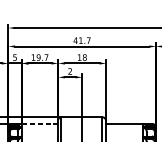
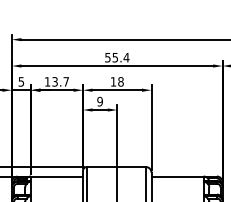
text: (81, 40) -> (116, 57), 41.7 -> 55.4
text: (38, 57) -> (54, 81), 19.7 -> 13.7
text: (69, 71) -> (99, 101), 2 -> 9
line: (39, 123) -> (56, 176), dashed -> solid

